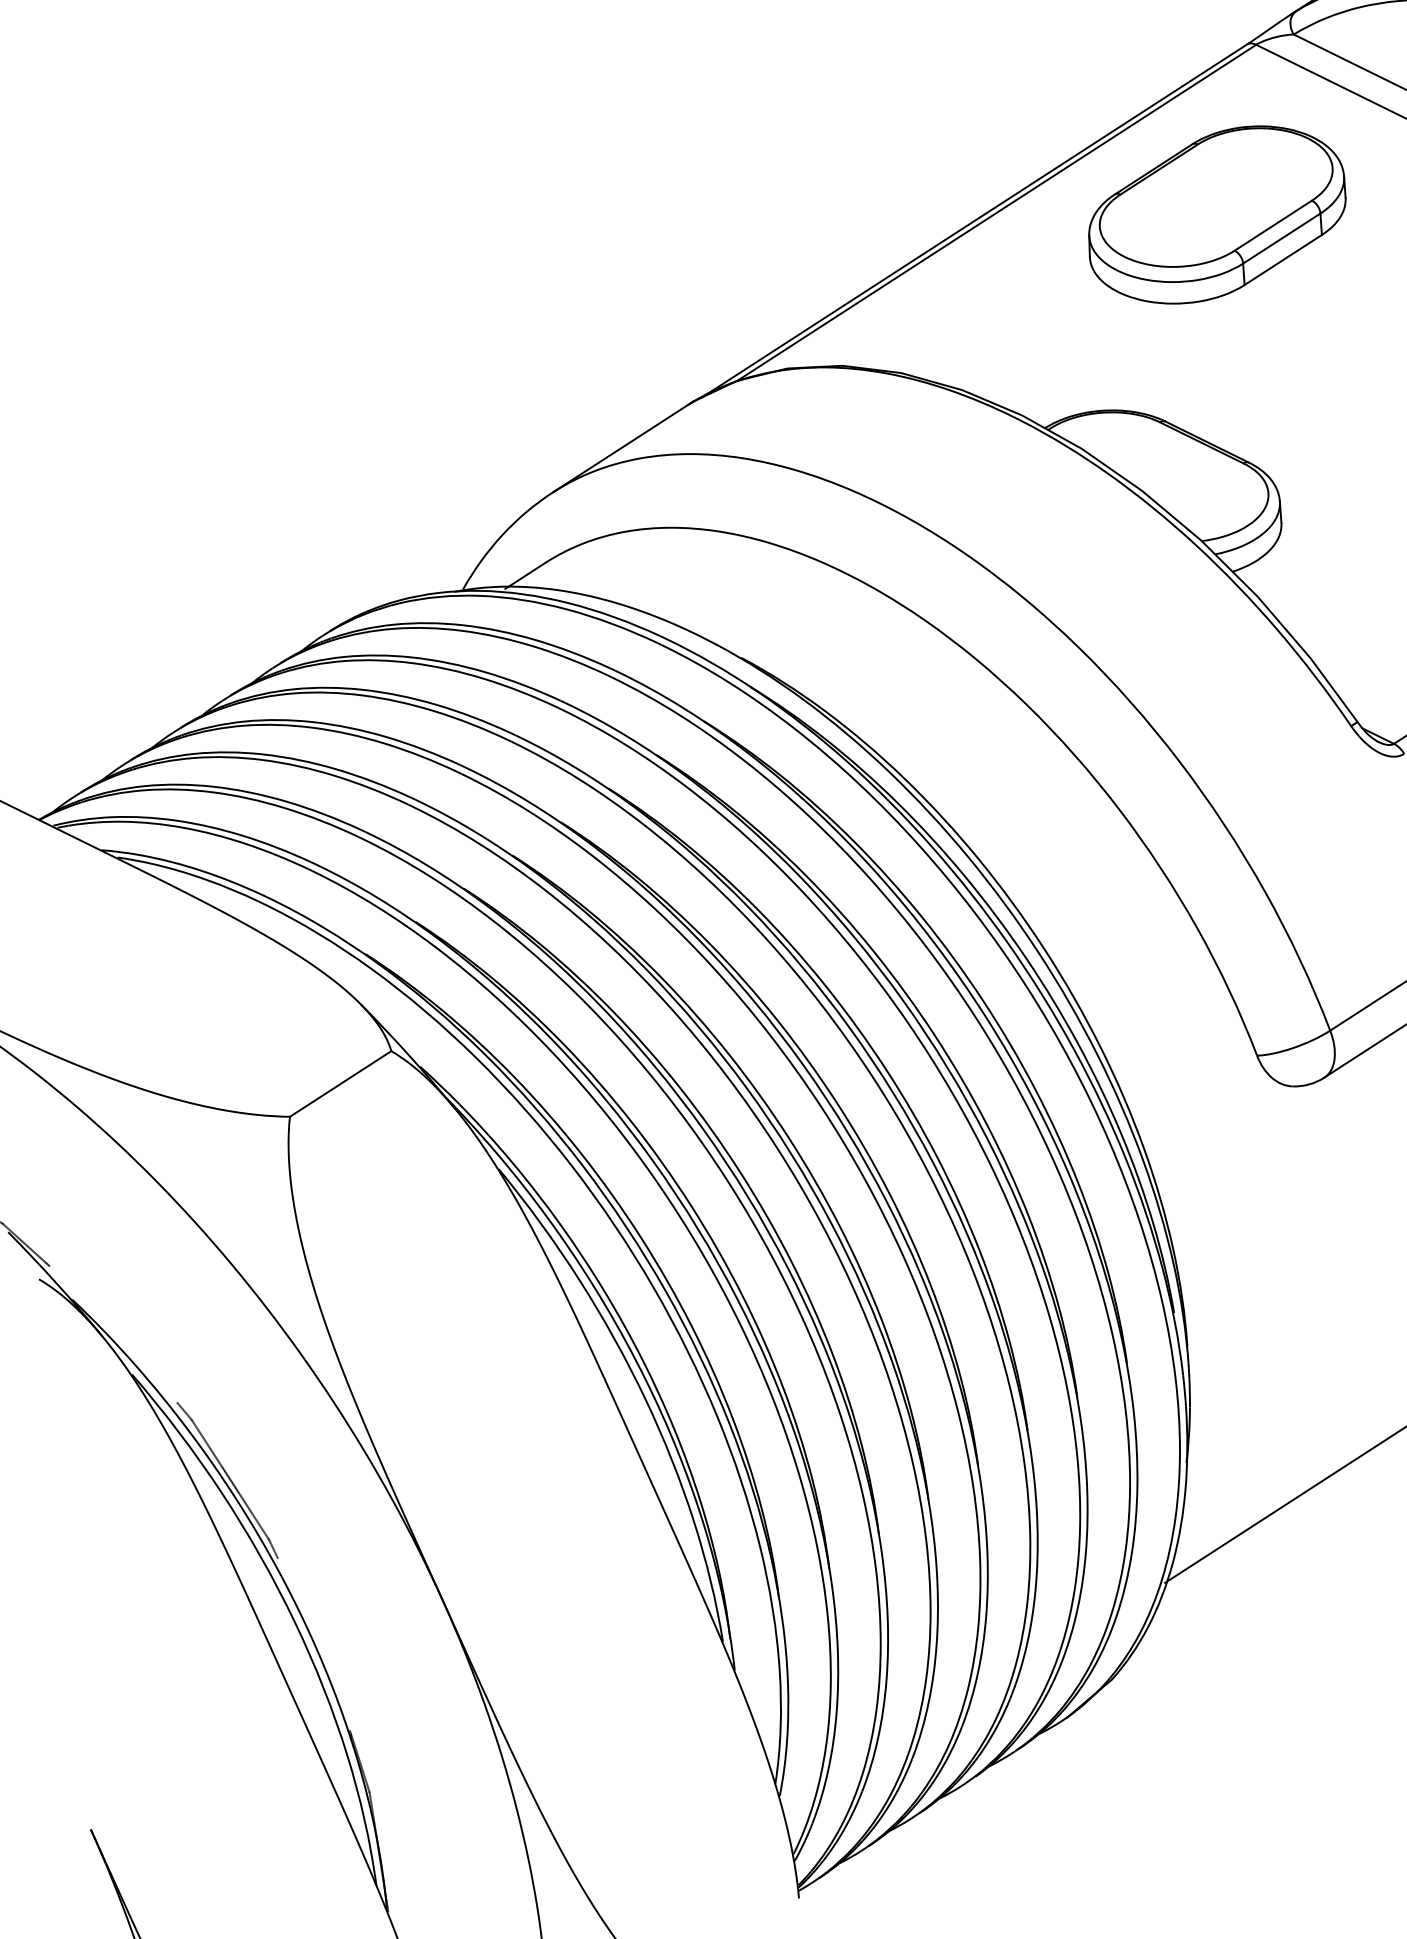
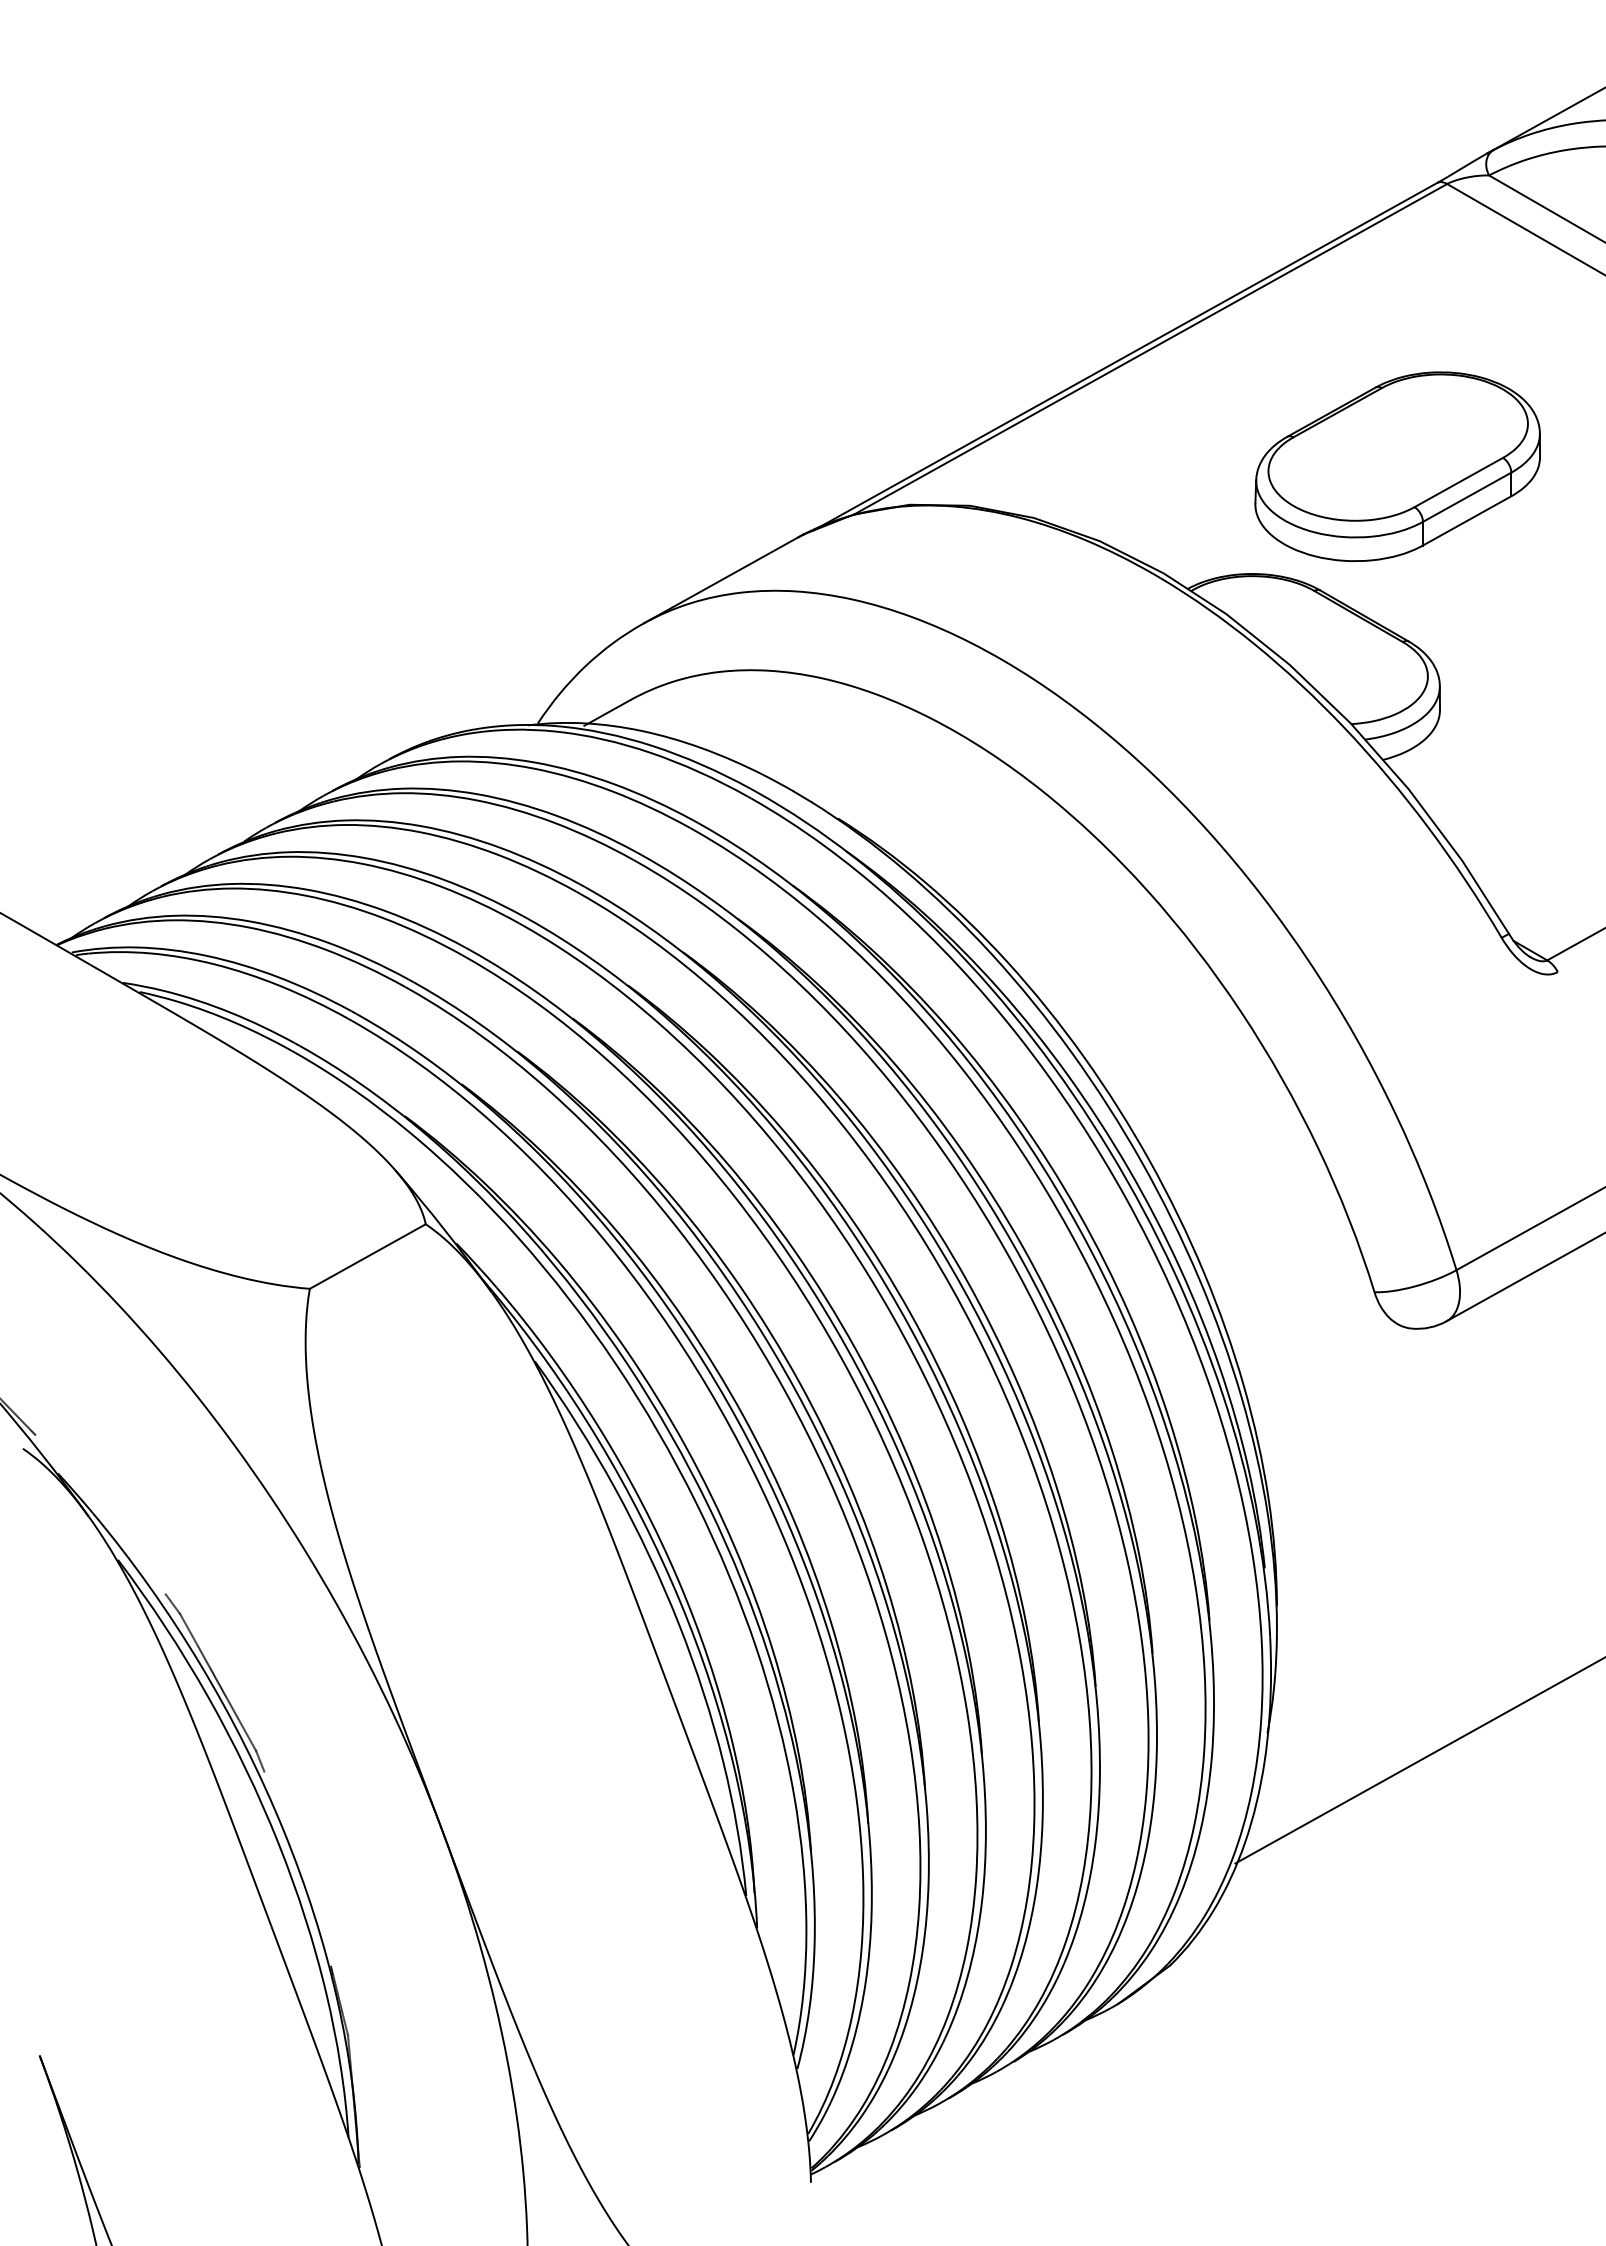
part: (1216, 214) -> (1397, 466), moved

